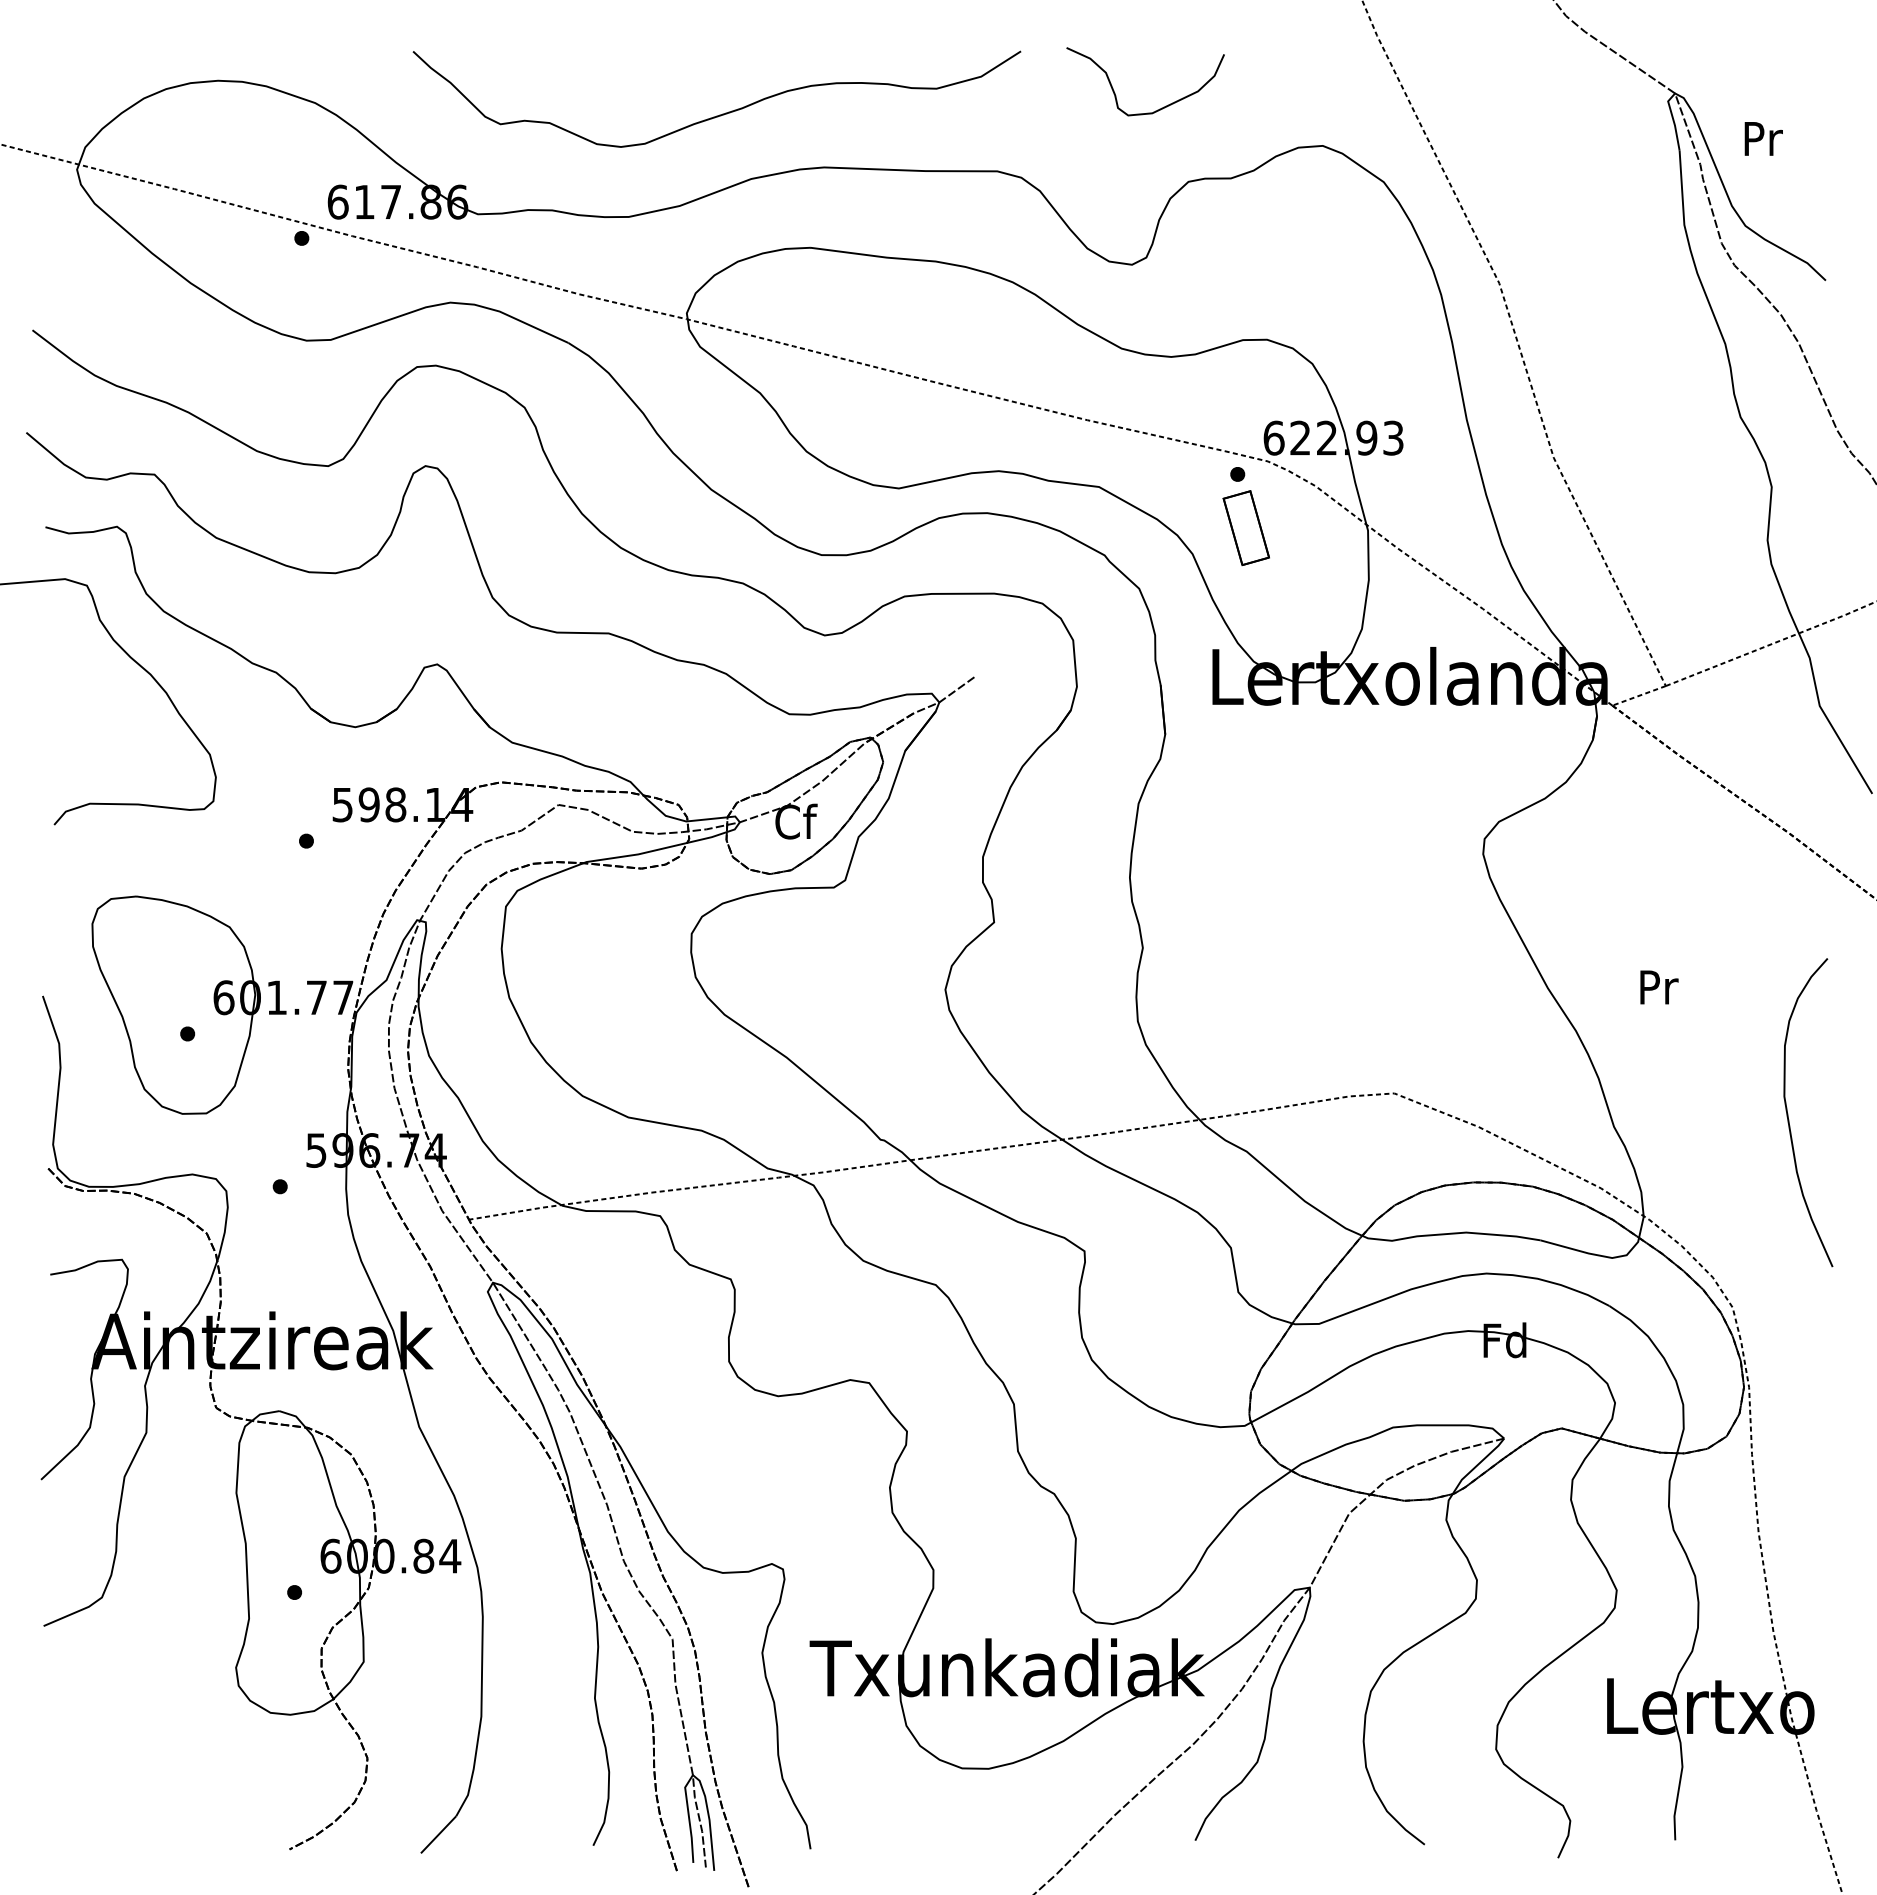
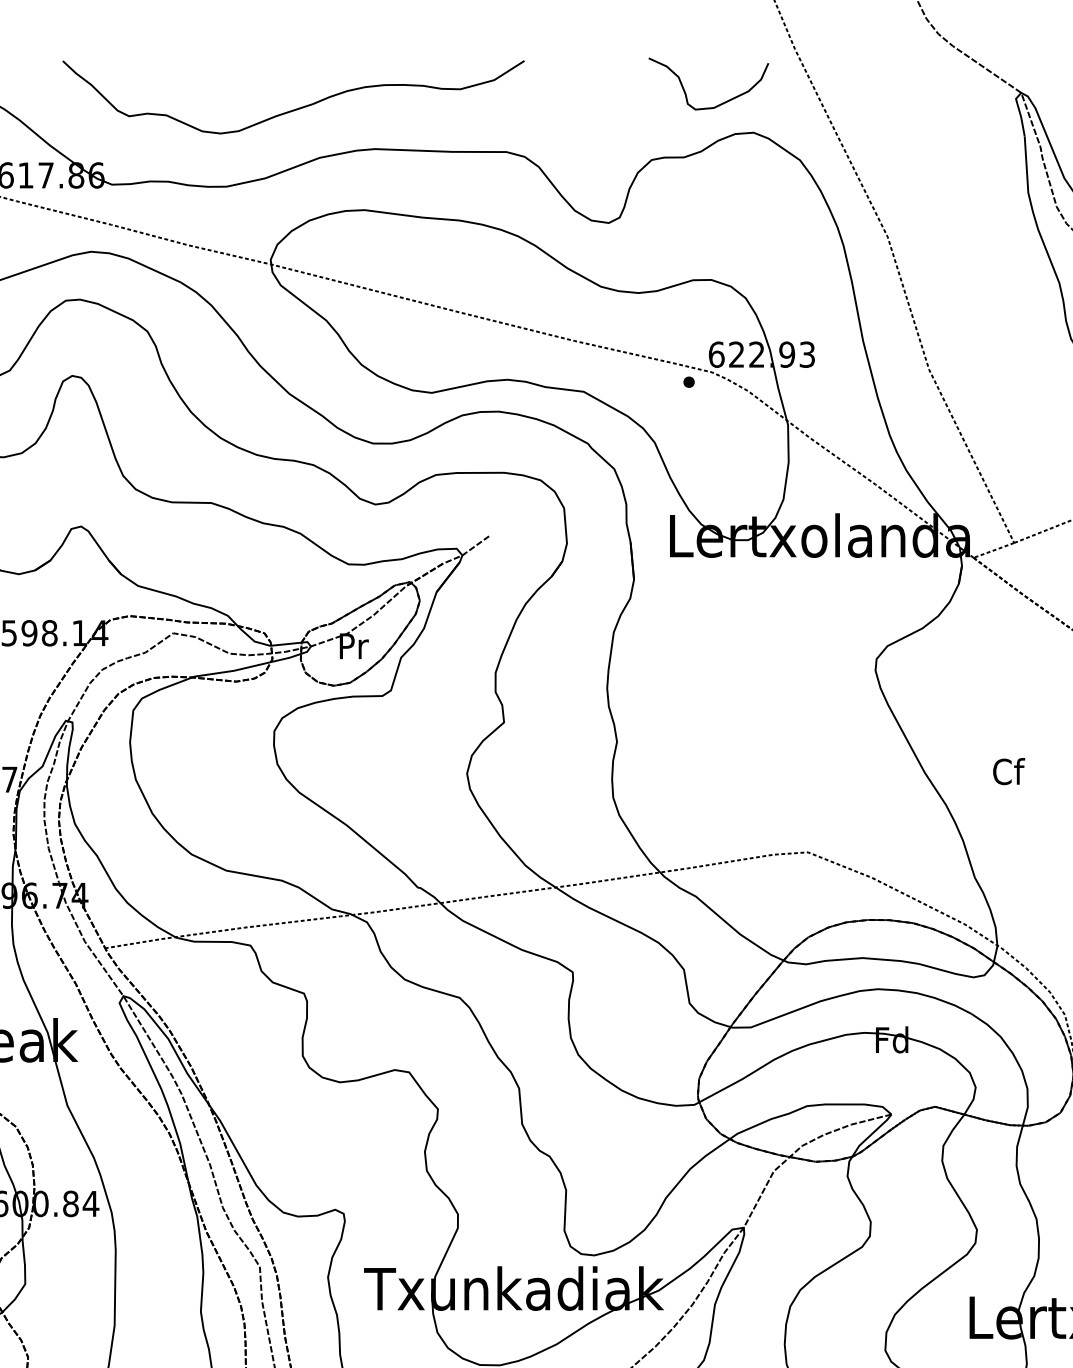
curve: (1159, 108) -> (719, 104), moved
part: (1245, 527) -> (695, 422), removed
text: (796, 821) -> (353, 645), Cf -> Pr
text: (1659, 986) -> (1009, 771), Pr -> Cf

